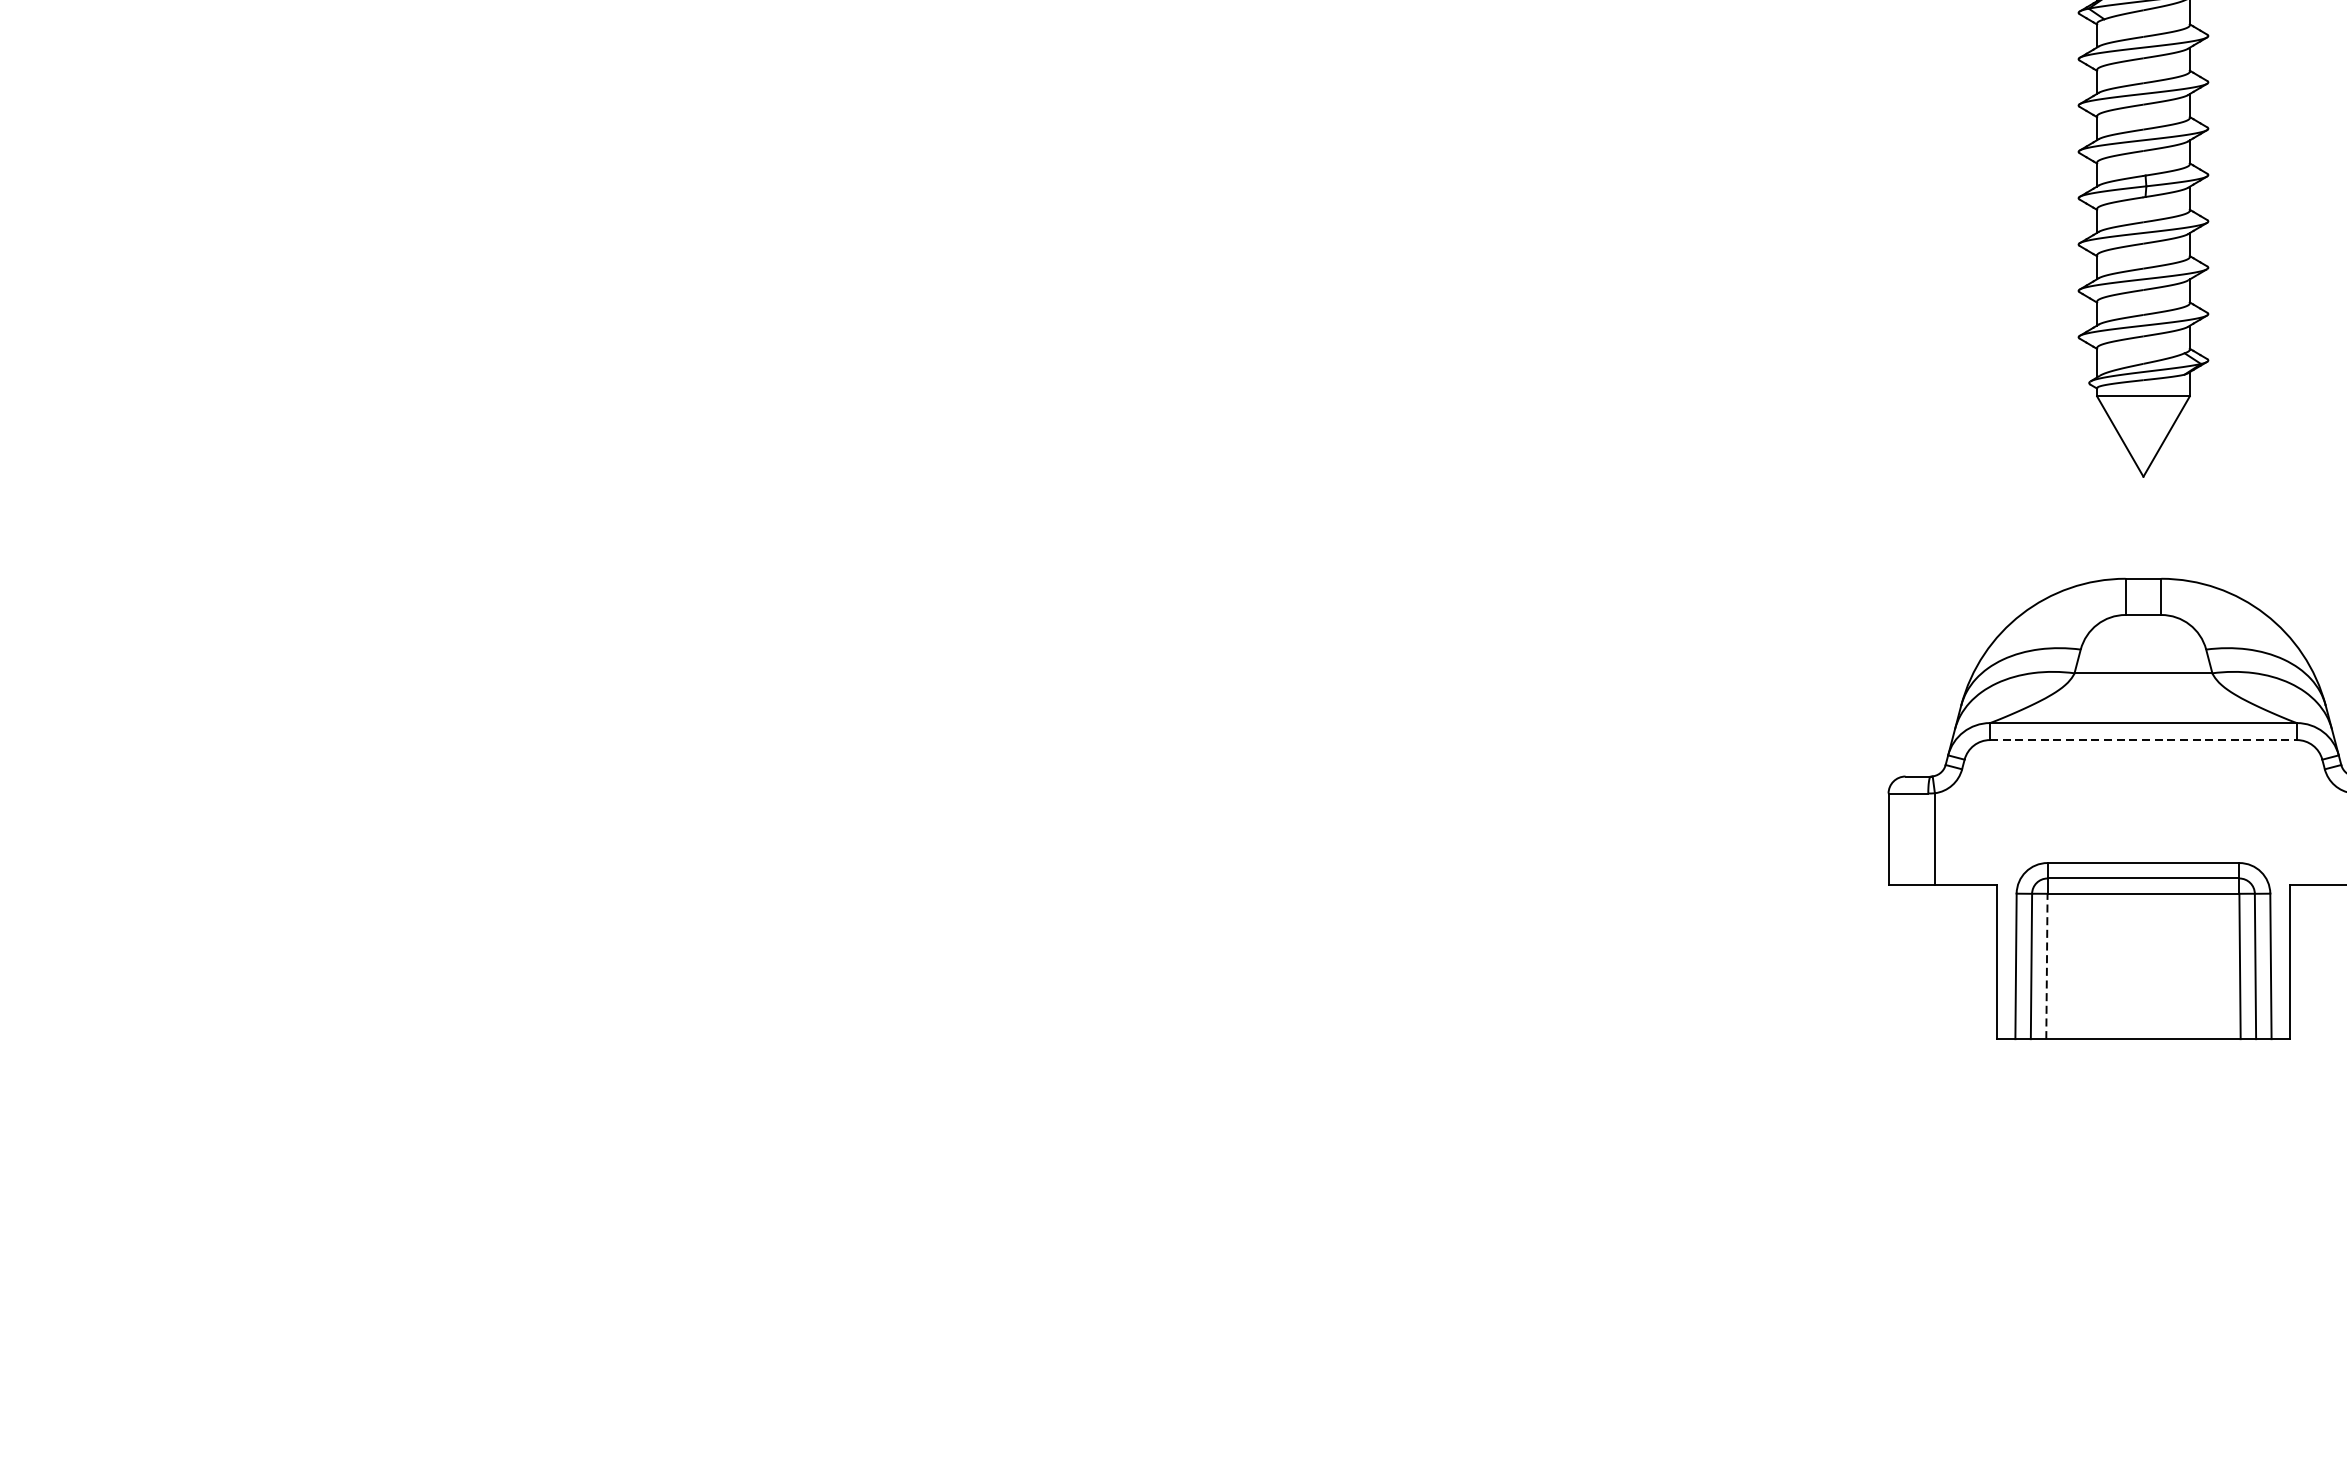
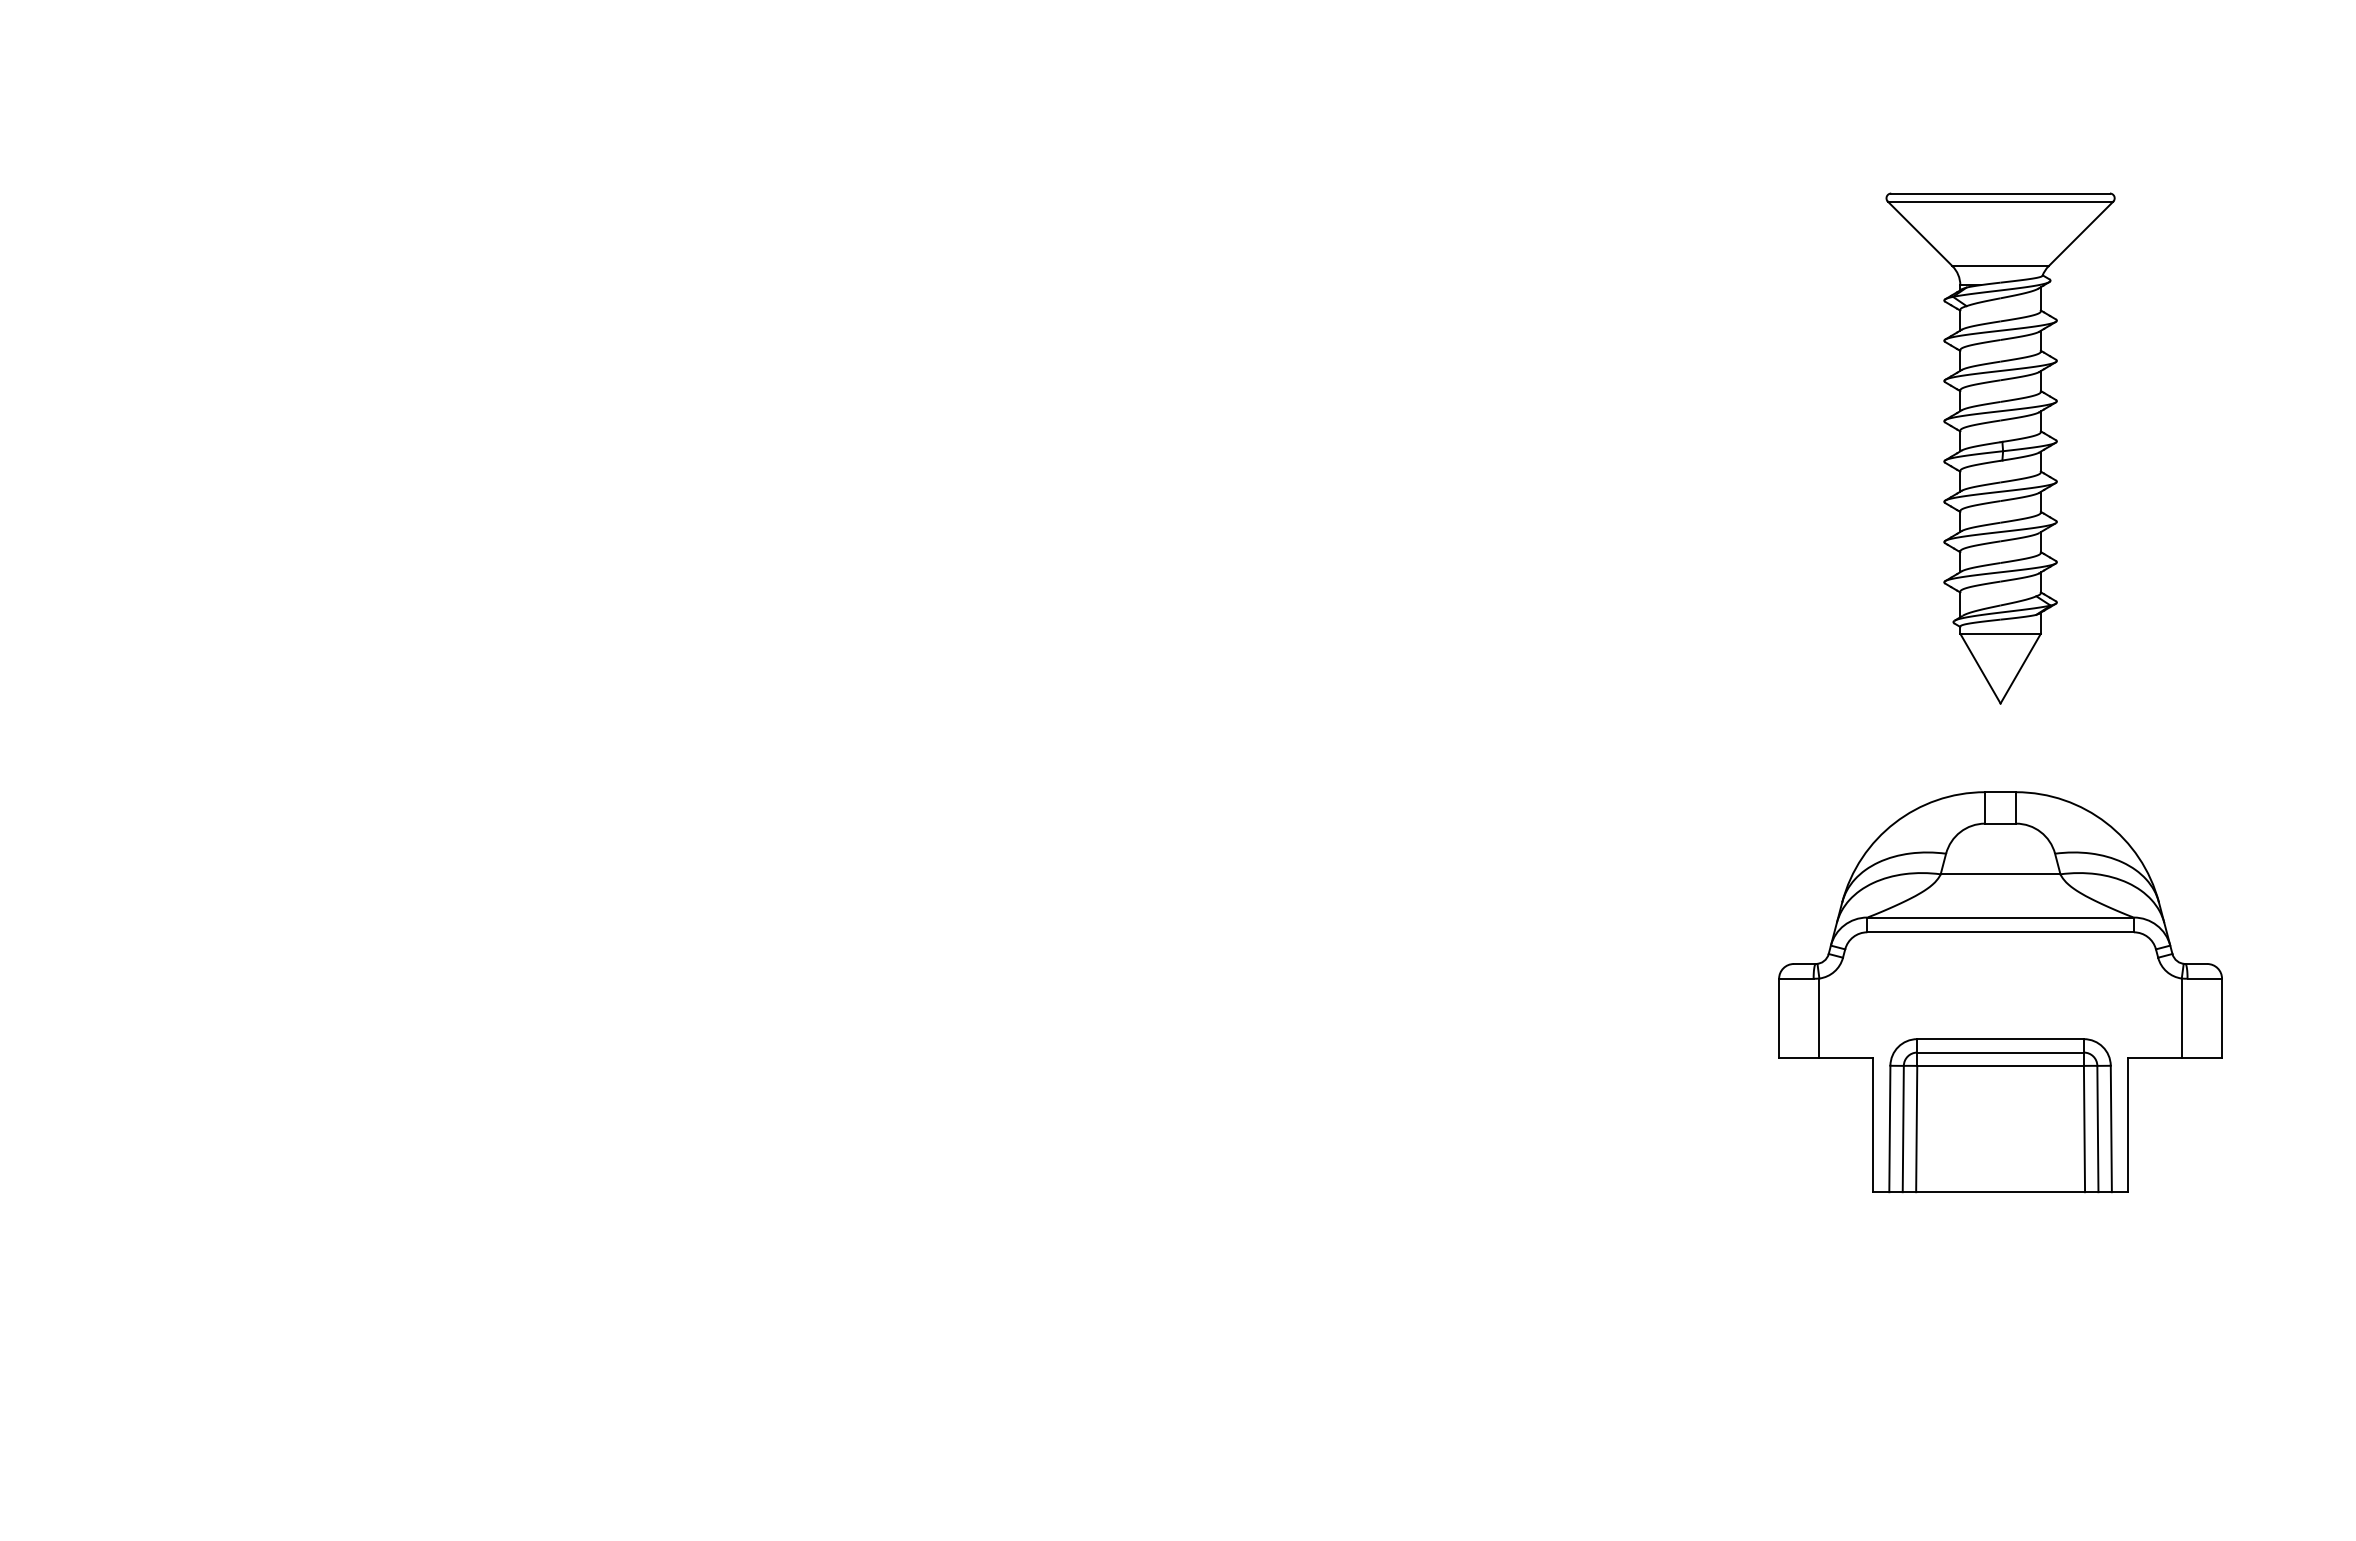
line: (2144, 740) -> (2001, 932), dashed -> solid
line: (2046, 965) -> (1916, 1128), dashed -> solid

